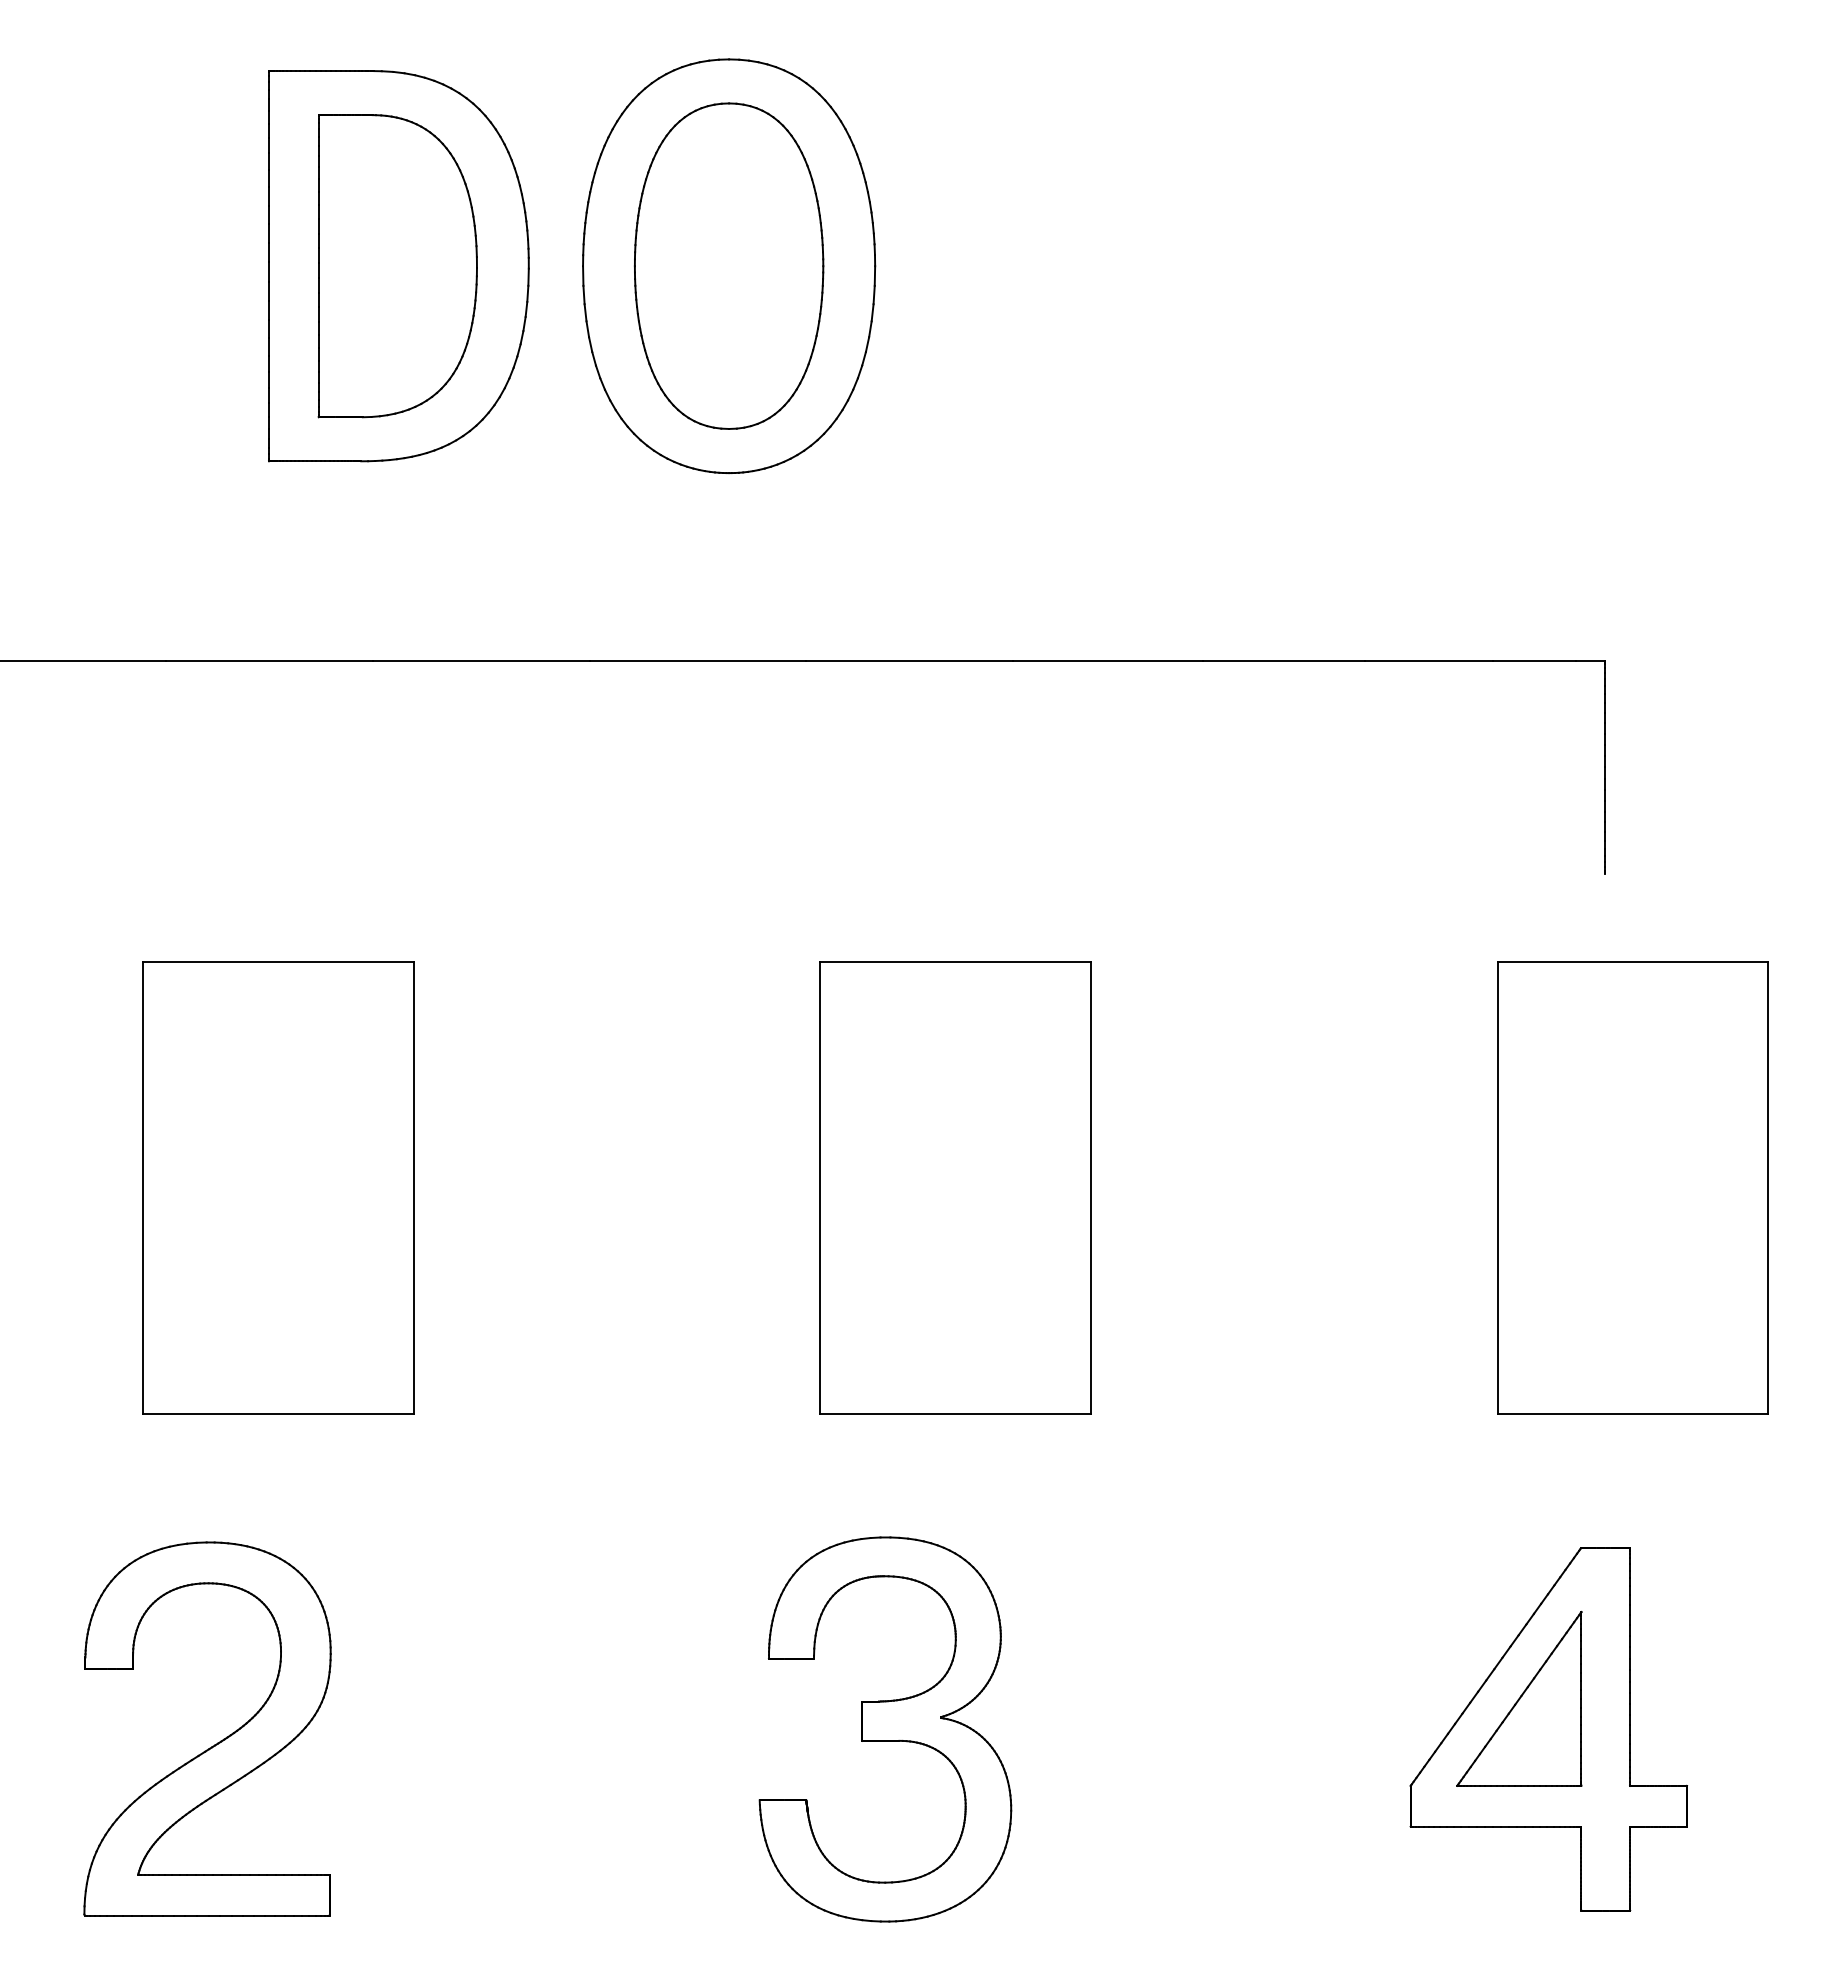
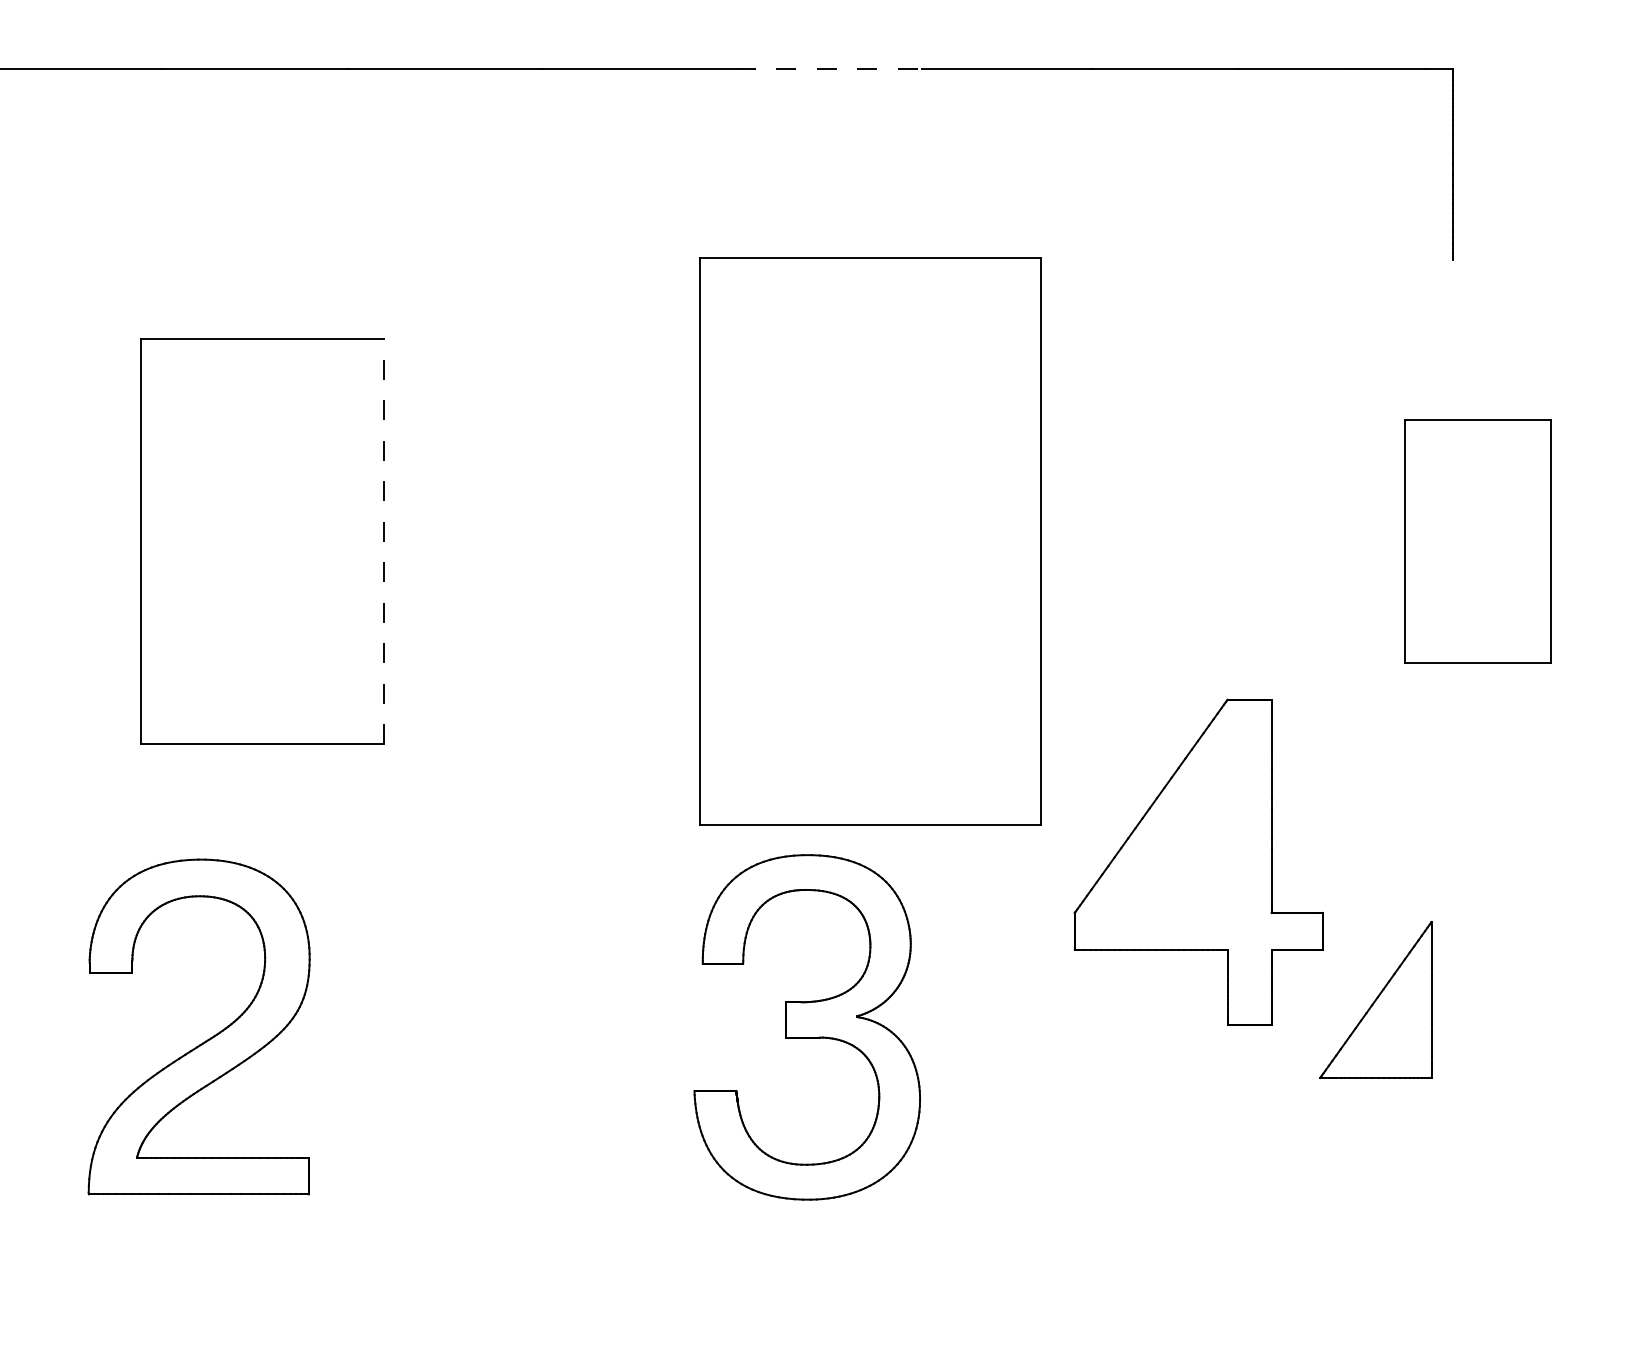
line: (909, 660) -> (828, 68), solid -> dashed
part: (955, 1187) -> (870, 541), size x1.4
part: (1632, 1187) -> (1477, 541), size x0.6
line: (414, 1188) -> (384, 542), solid -> dashed
part: (1548, 1729) -> (1198, 862), moved

